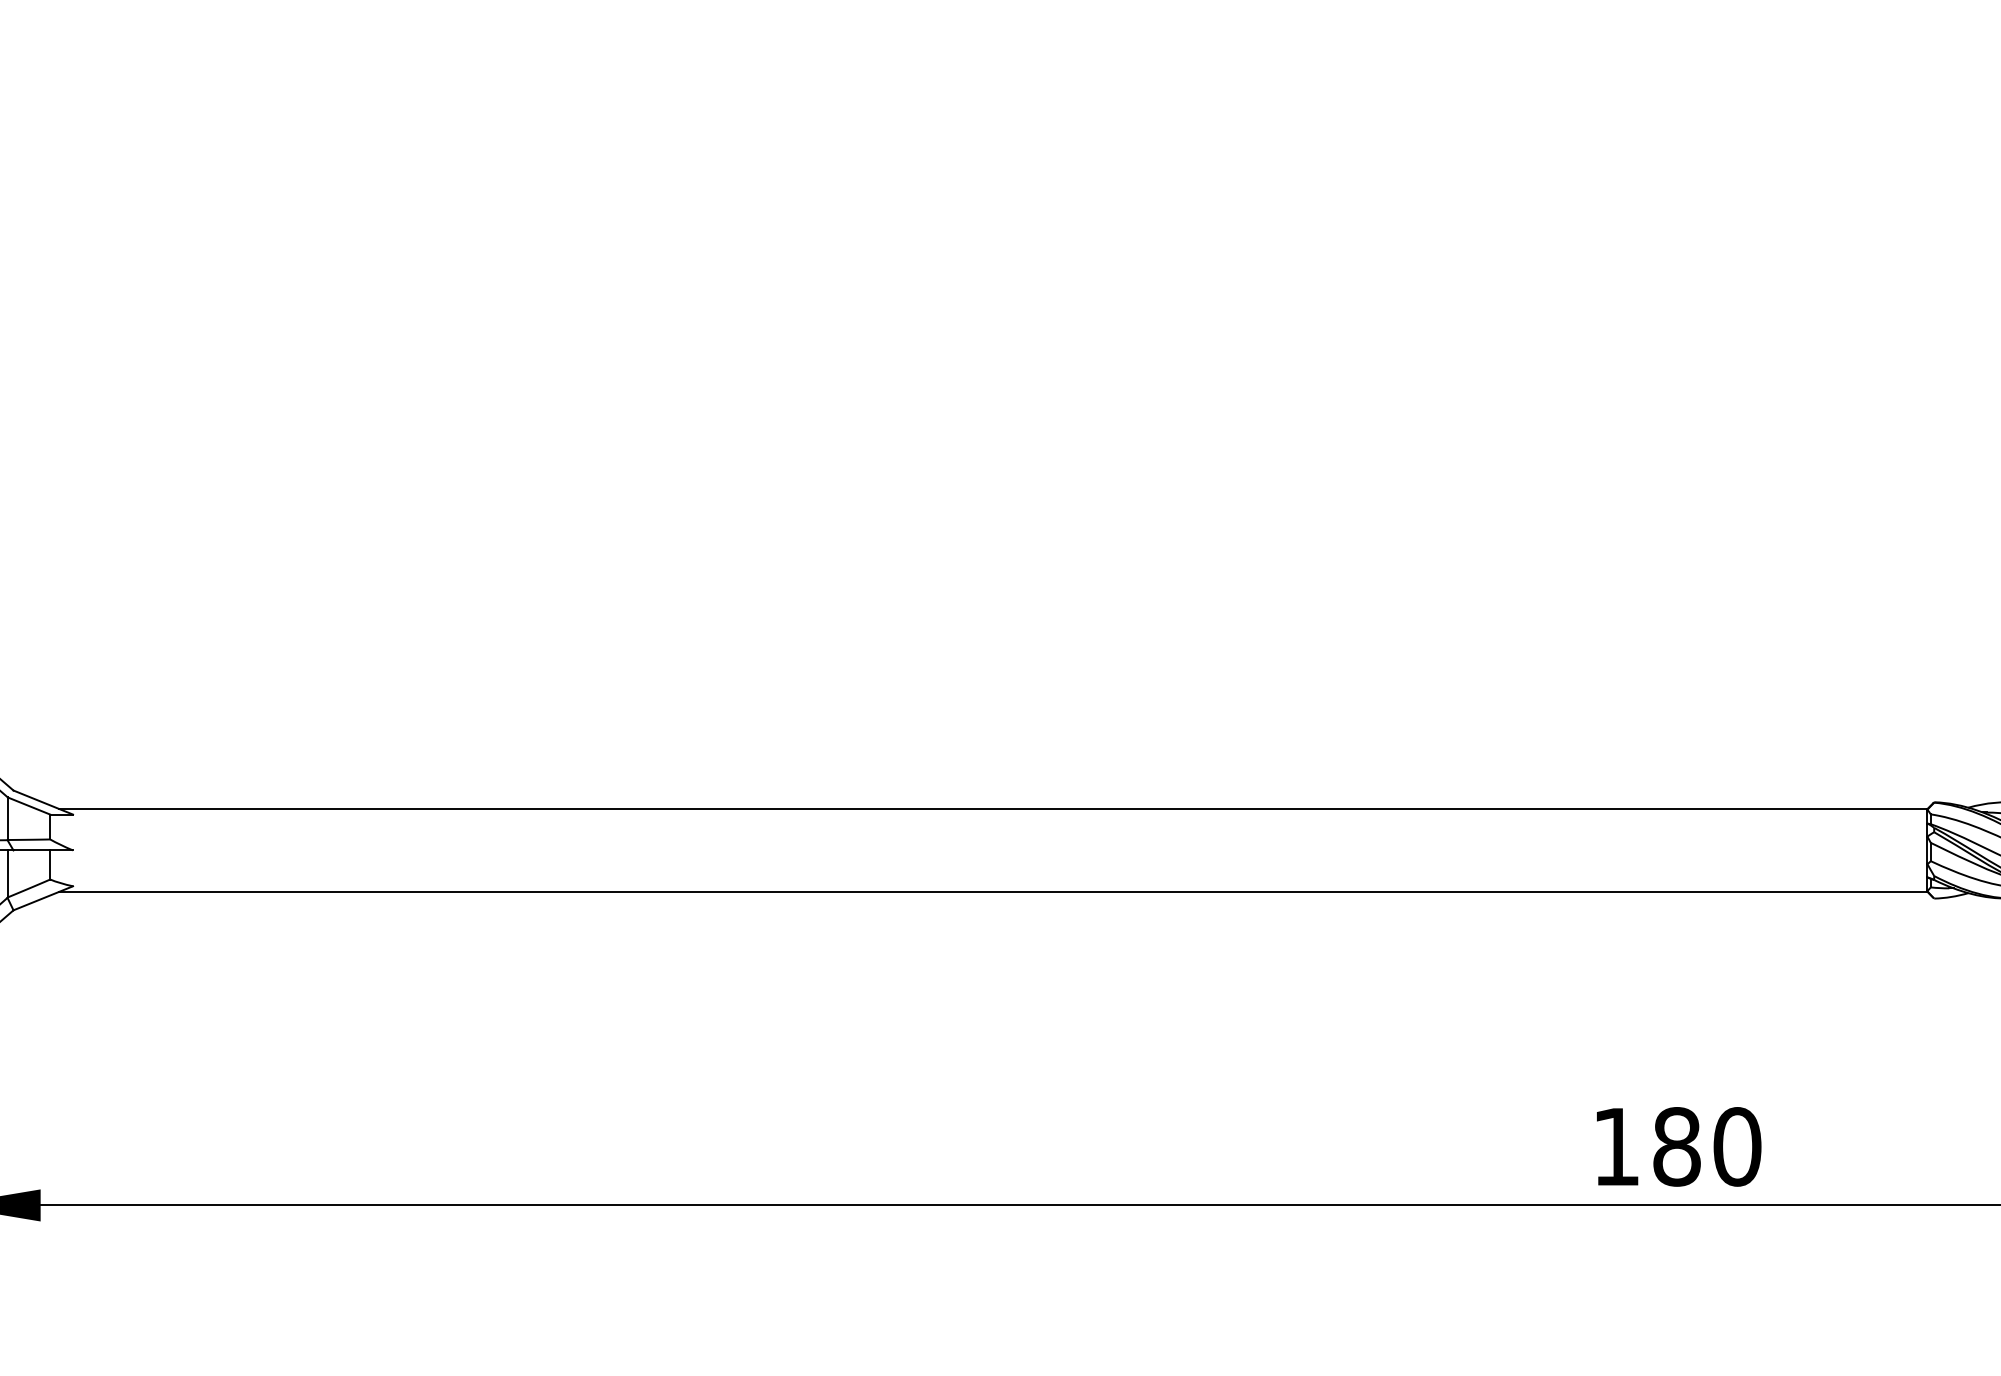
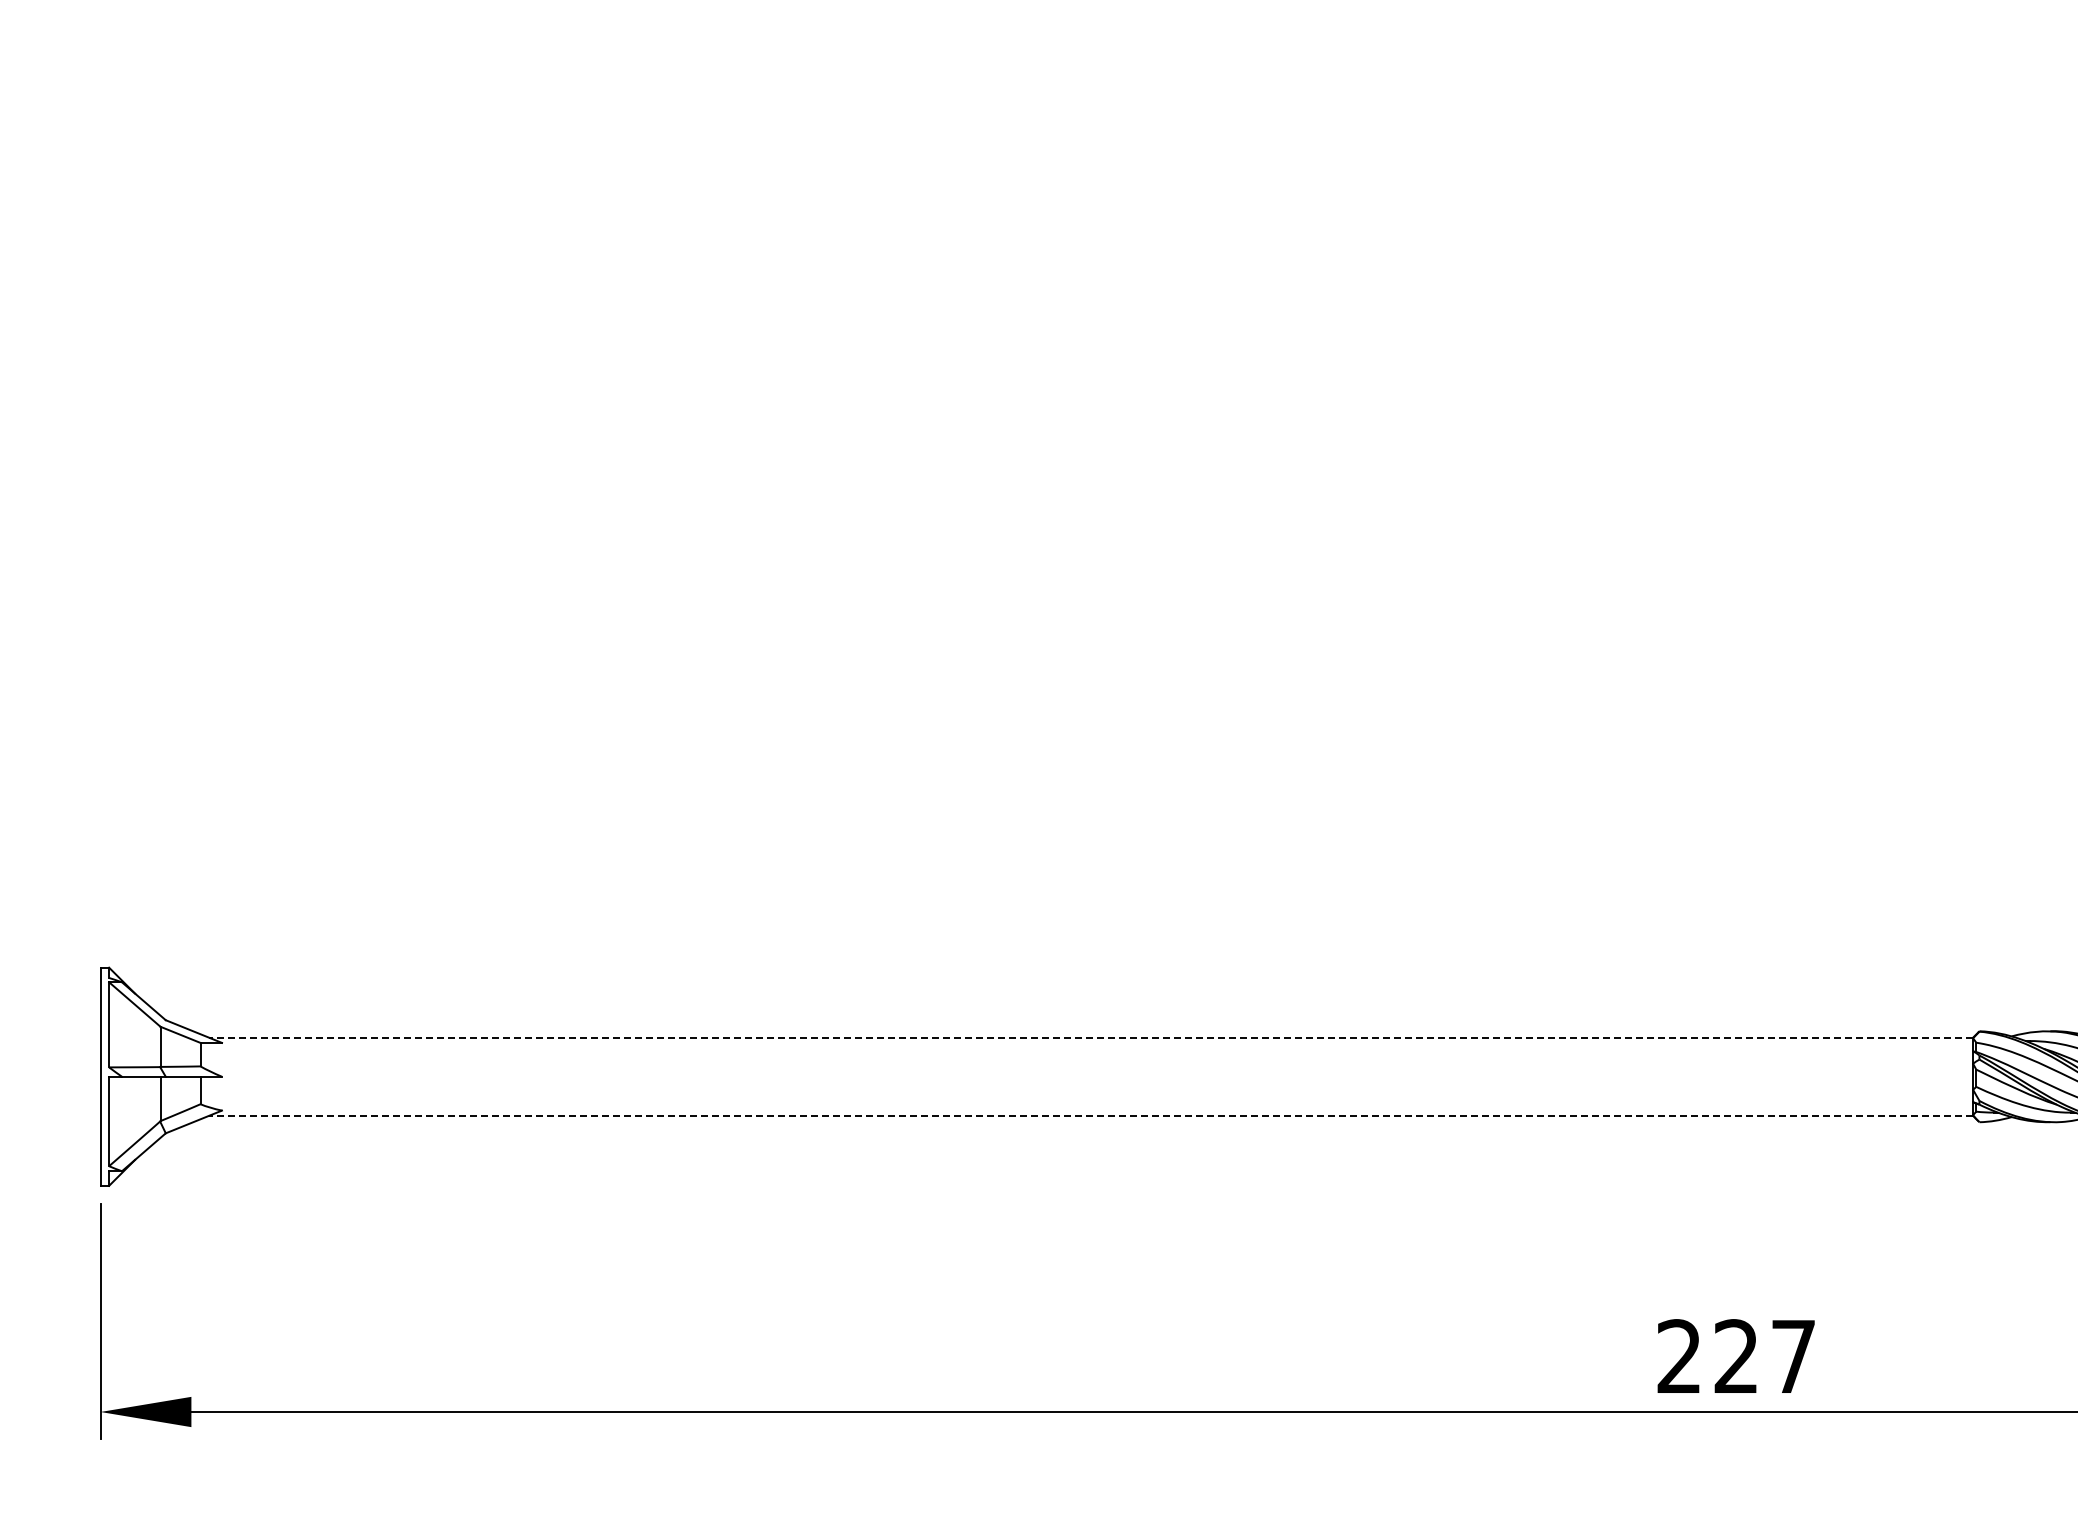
line: (992, 808) -> (1090, 1037), solid -> dashed
line: (992, 891) -> (1090, 1115), solid -> dashed
text: (1676, 1146) -> (1736, 1356), 180 -> 227

